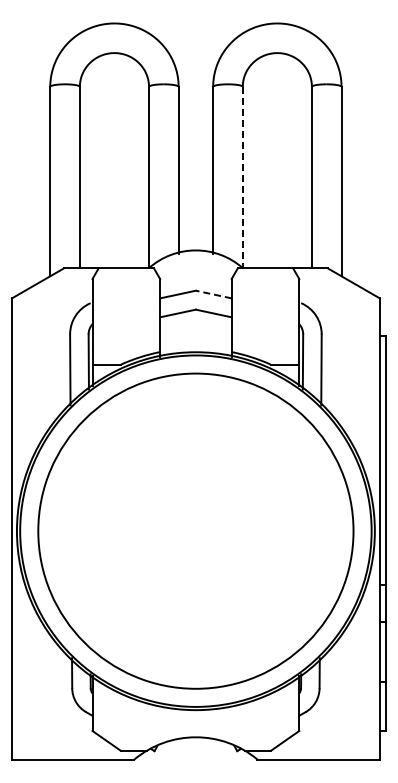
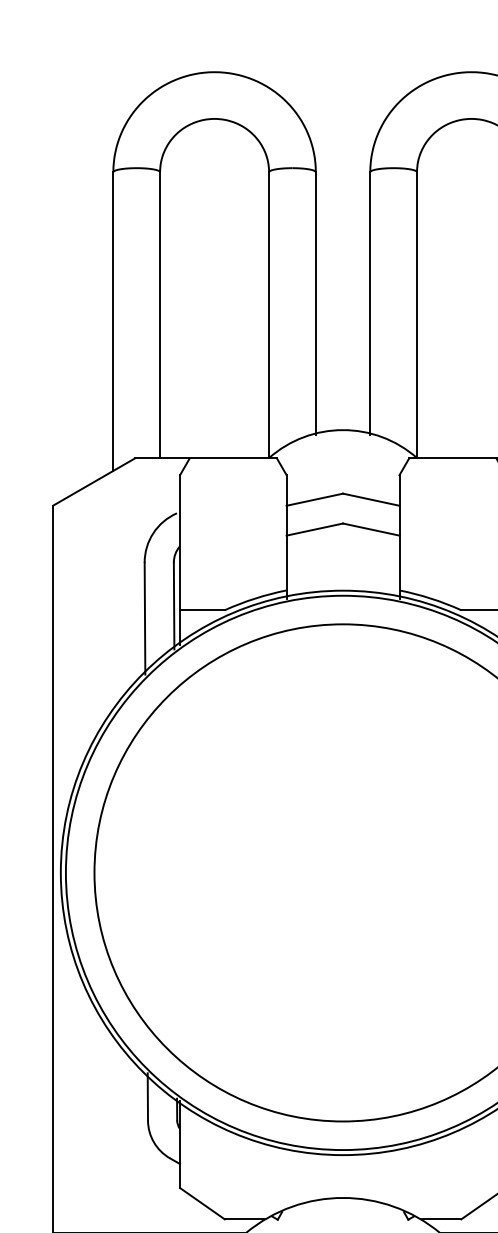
line: (242, 177) -> (416, 315), dashed -> solid
line: (213, 294) -> (370, 499), dashed -> solid

